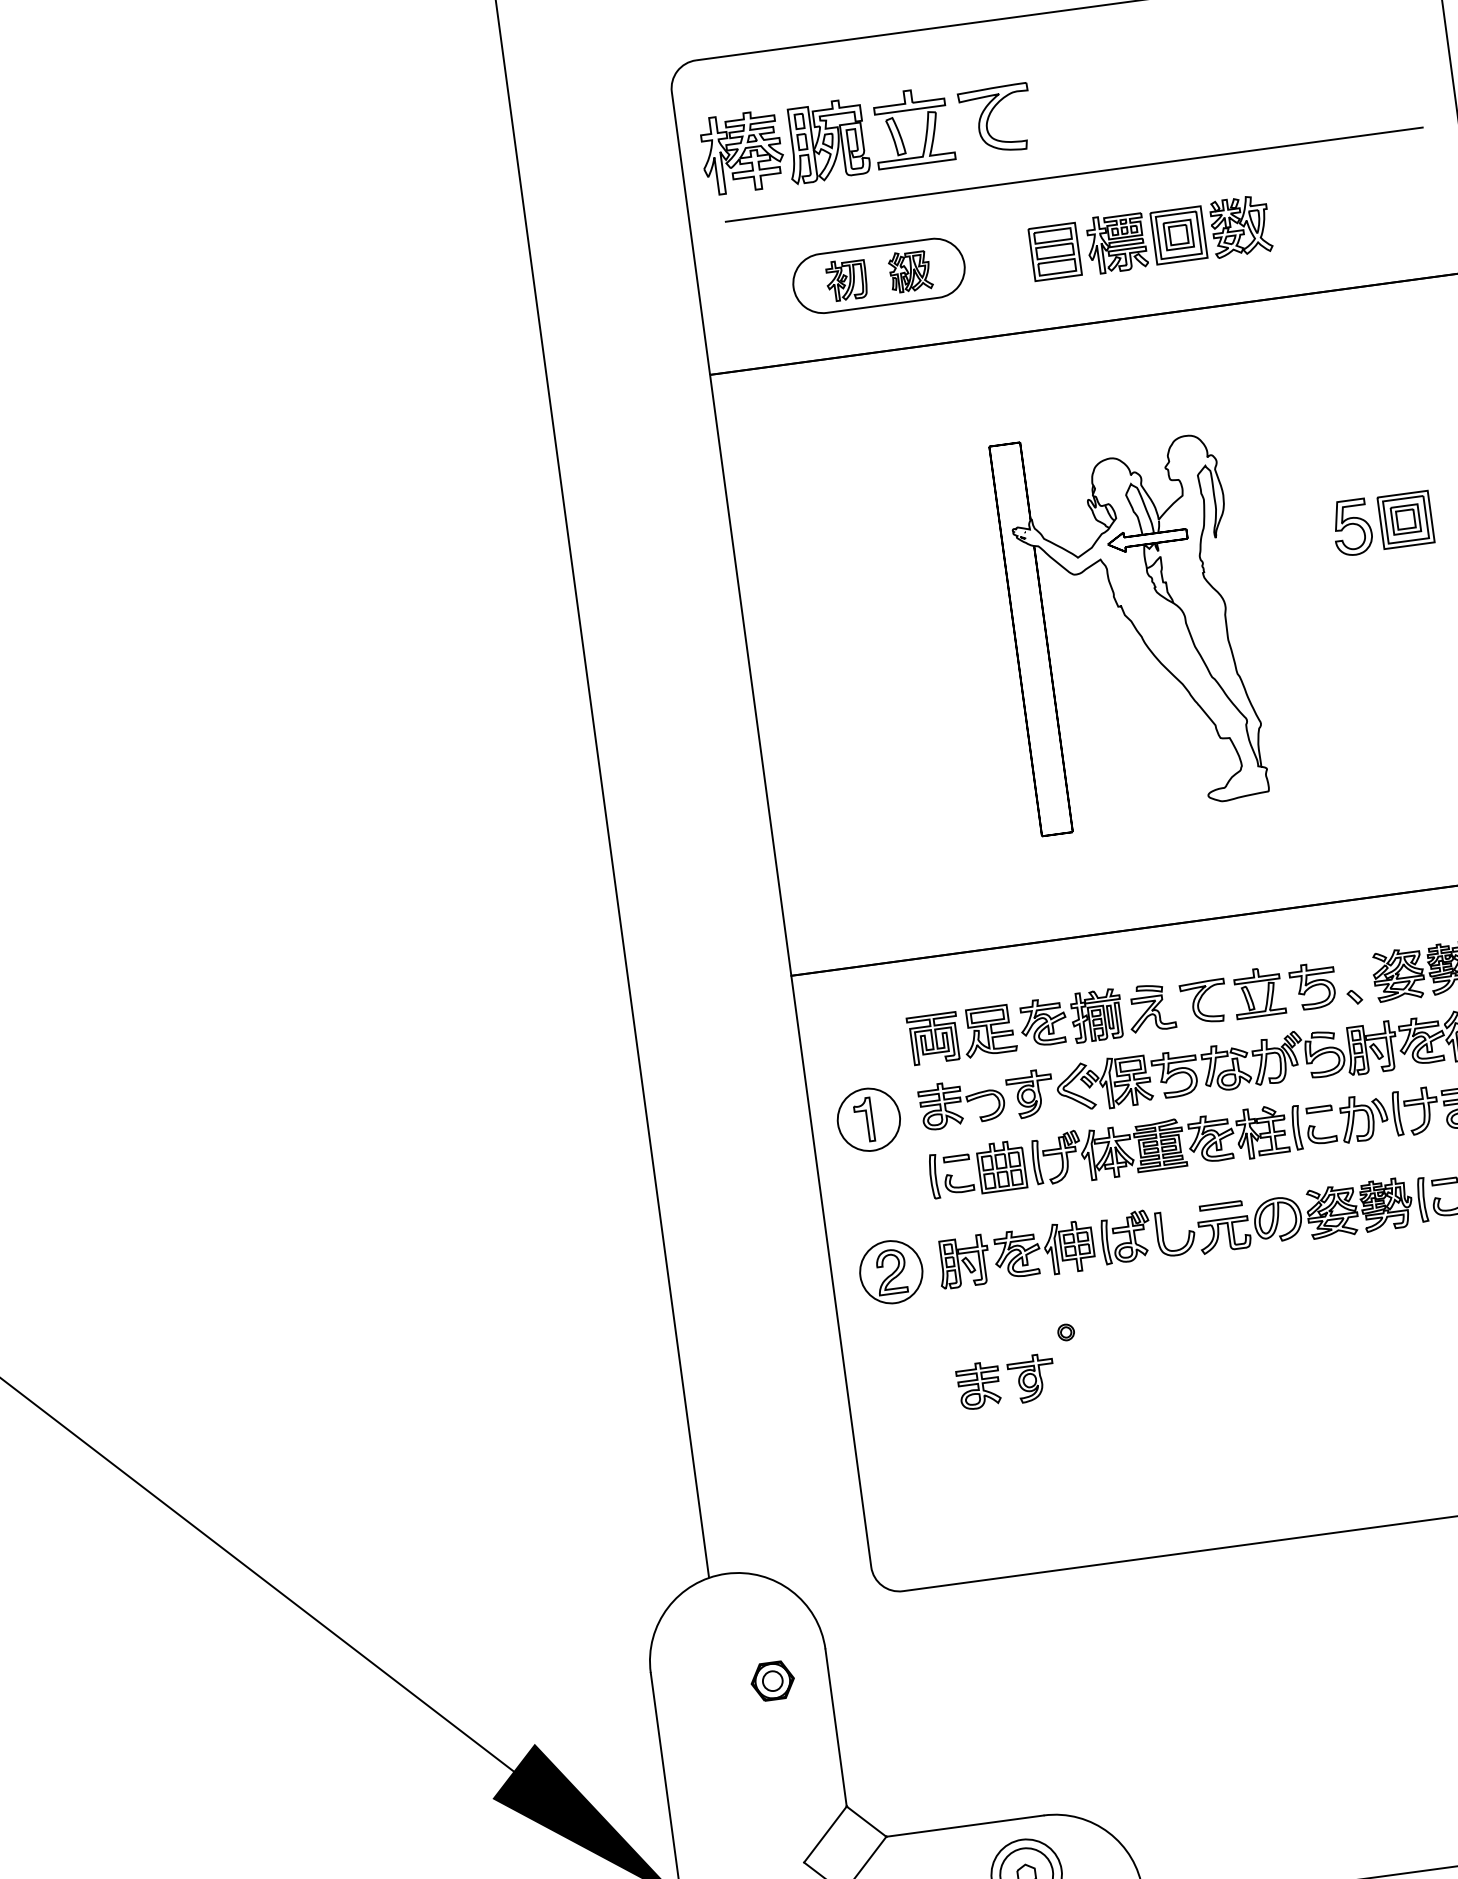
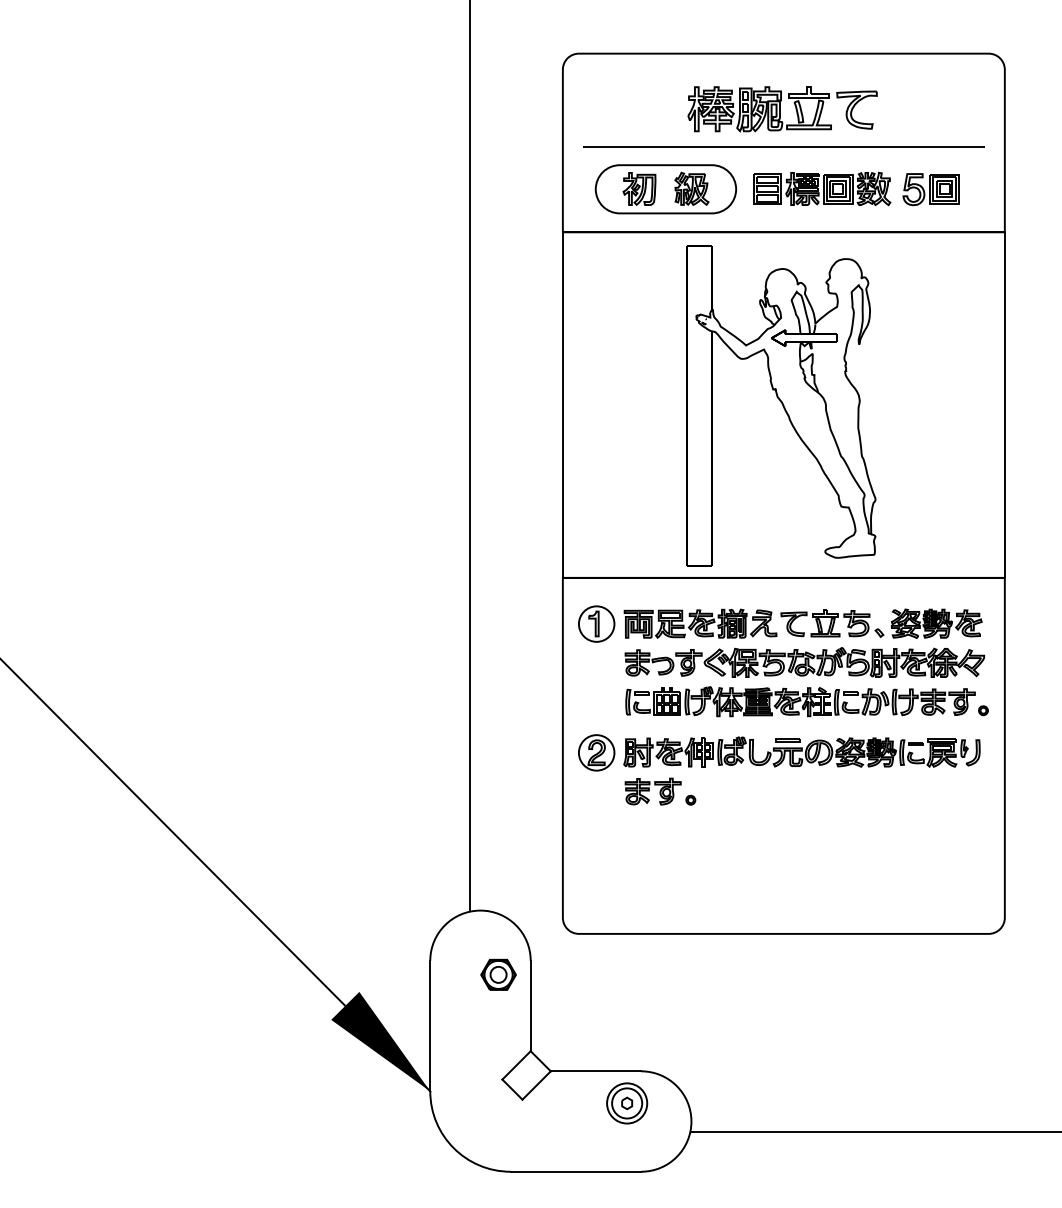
part: (866, 136) -> (782, 109), moved
part: (878, 276) -> (665, 189), size x1.43
part: (1381, 523) -> (930, 189), moved
part: (1131, 624) -> (781, 405), size x1.43
part: (868, 1118) -> (596, 623), moved
part: (1004, 1381) -> (652, 791), moved
part: (772, 1680) -> (498, 974), size x1.43

